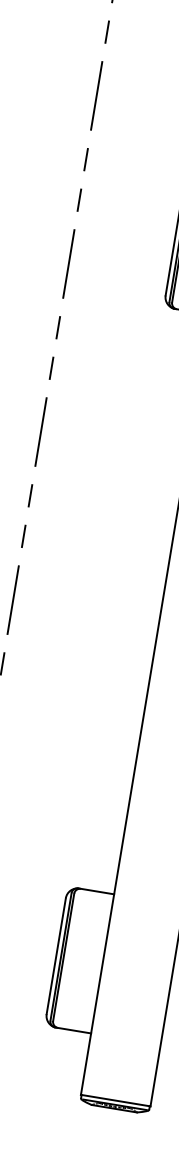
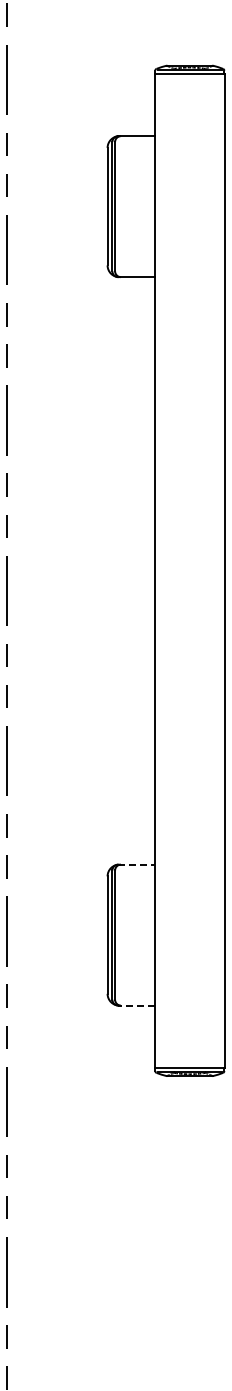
line: (96, 891) -> (136, 864), solid -> dashed
line: (72, 1030) -> (135, 1005), solid -> dashed

